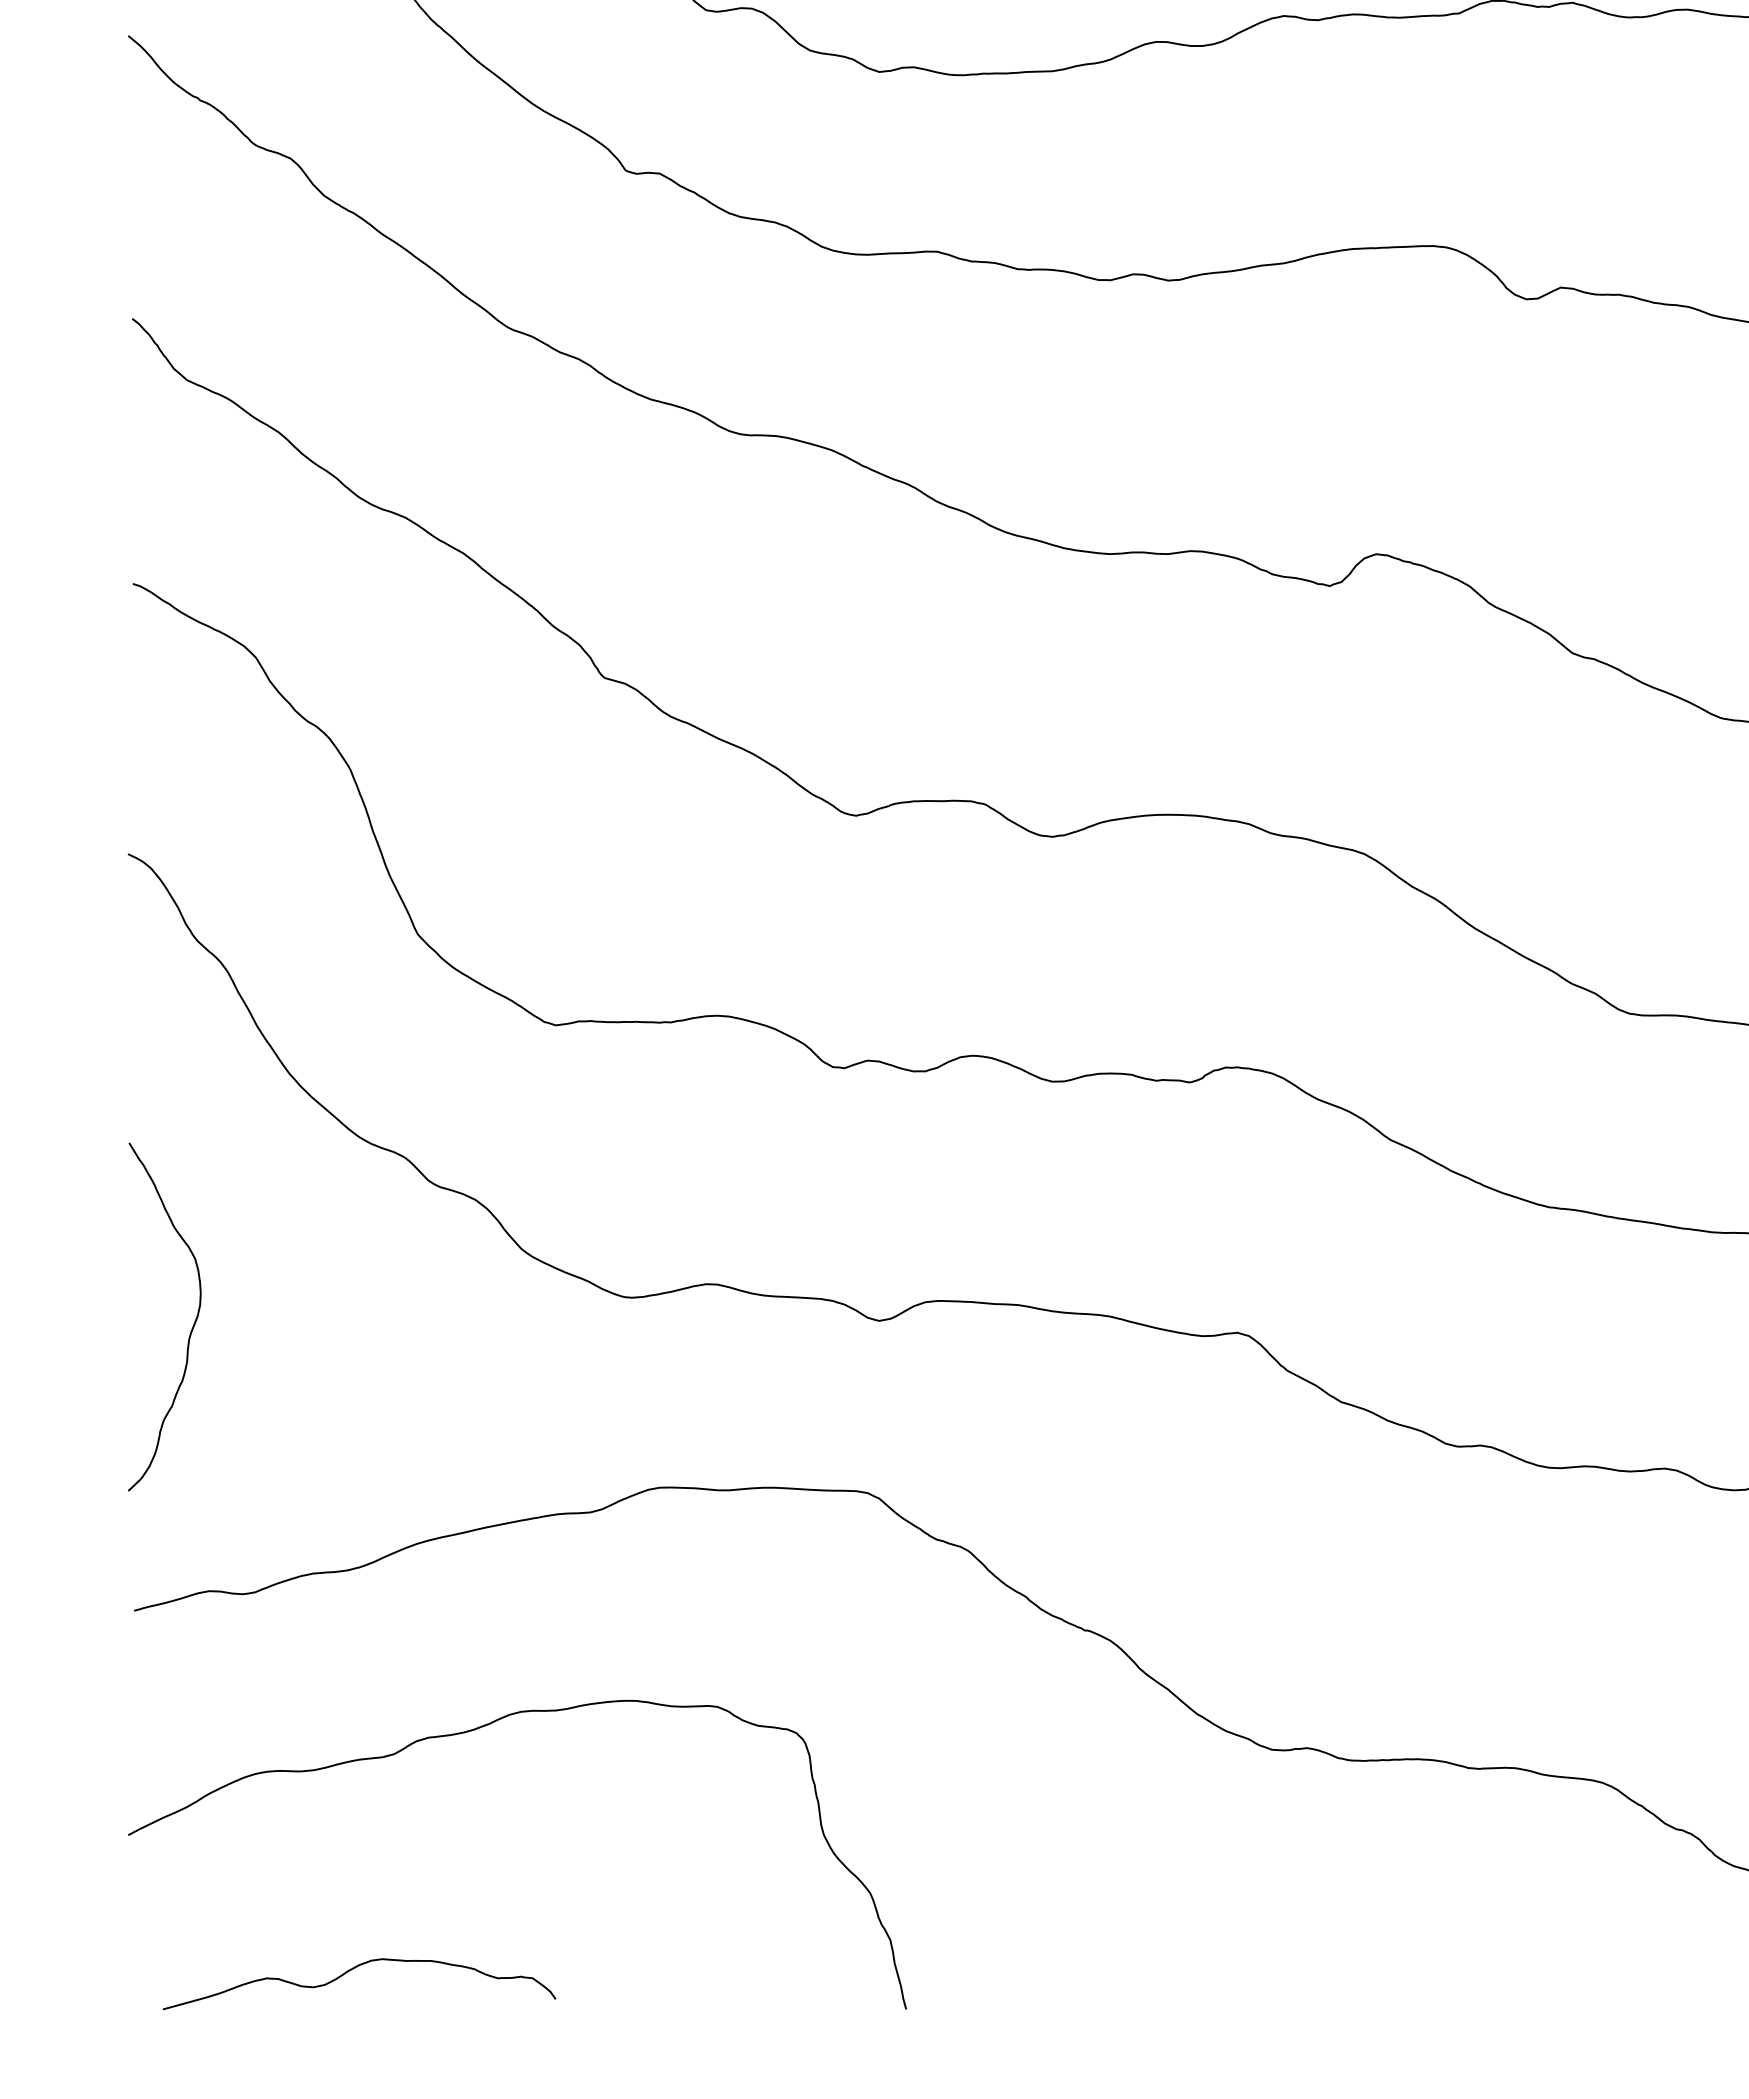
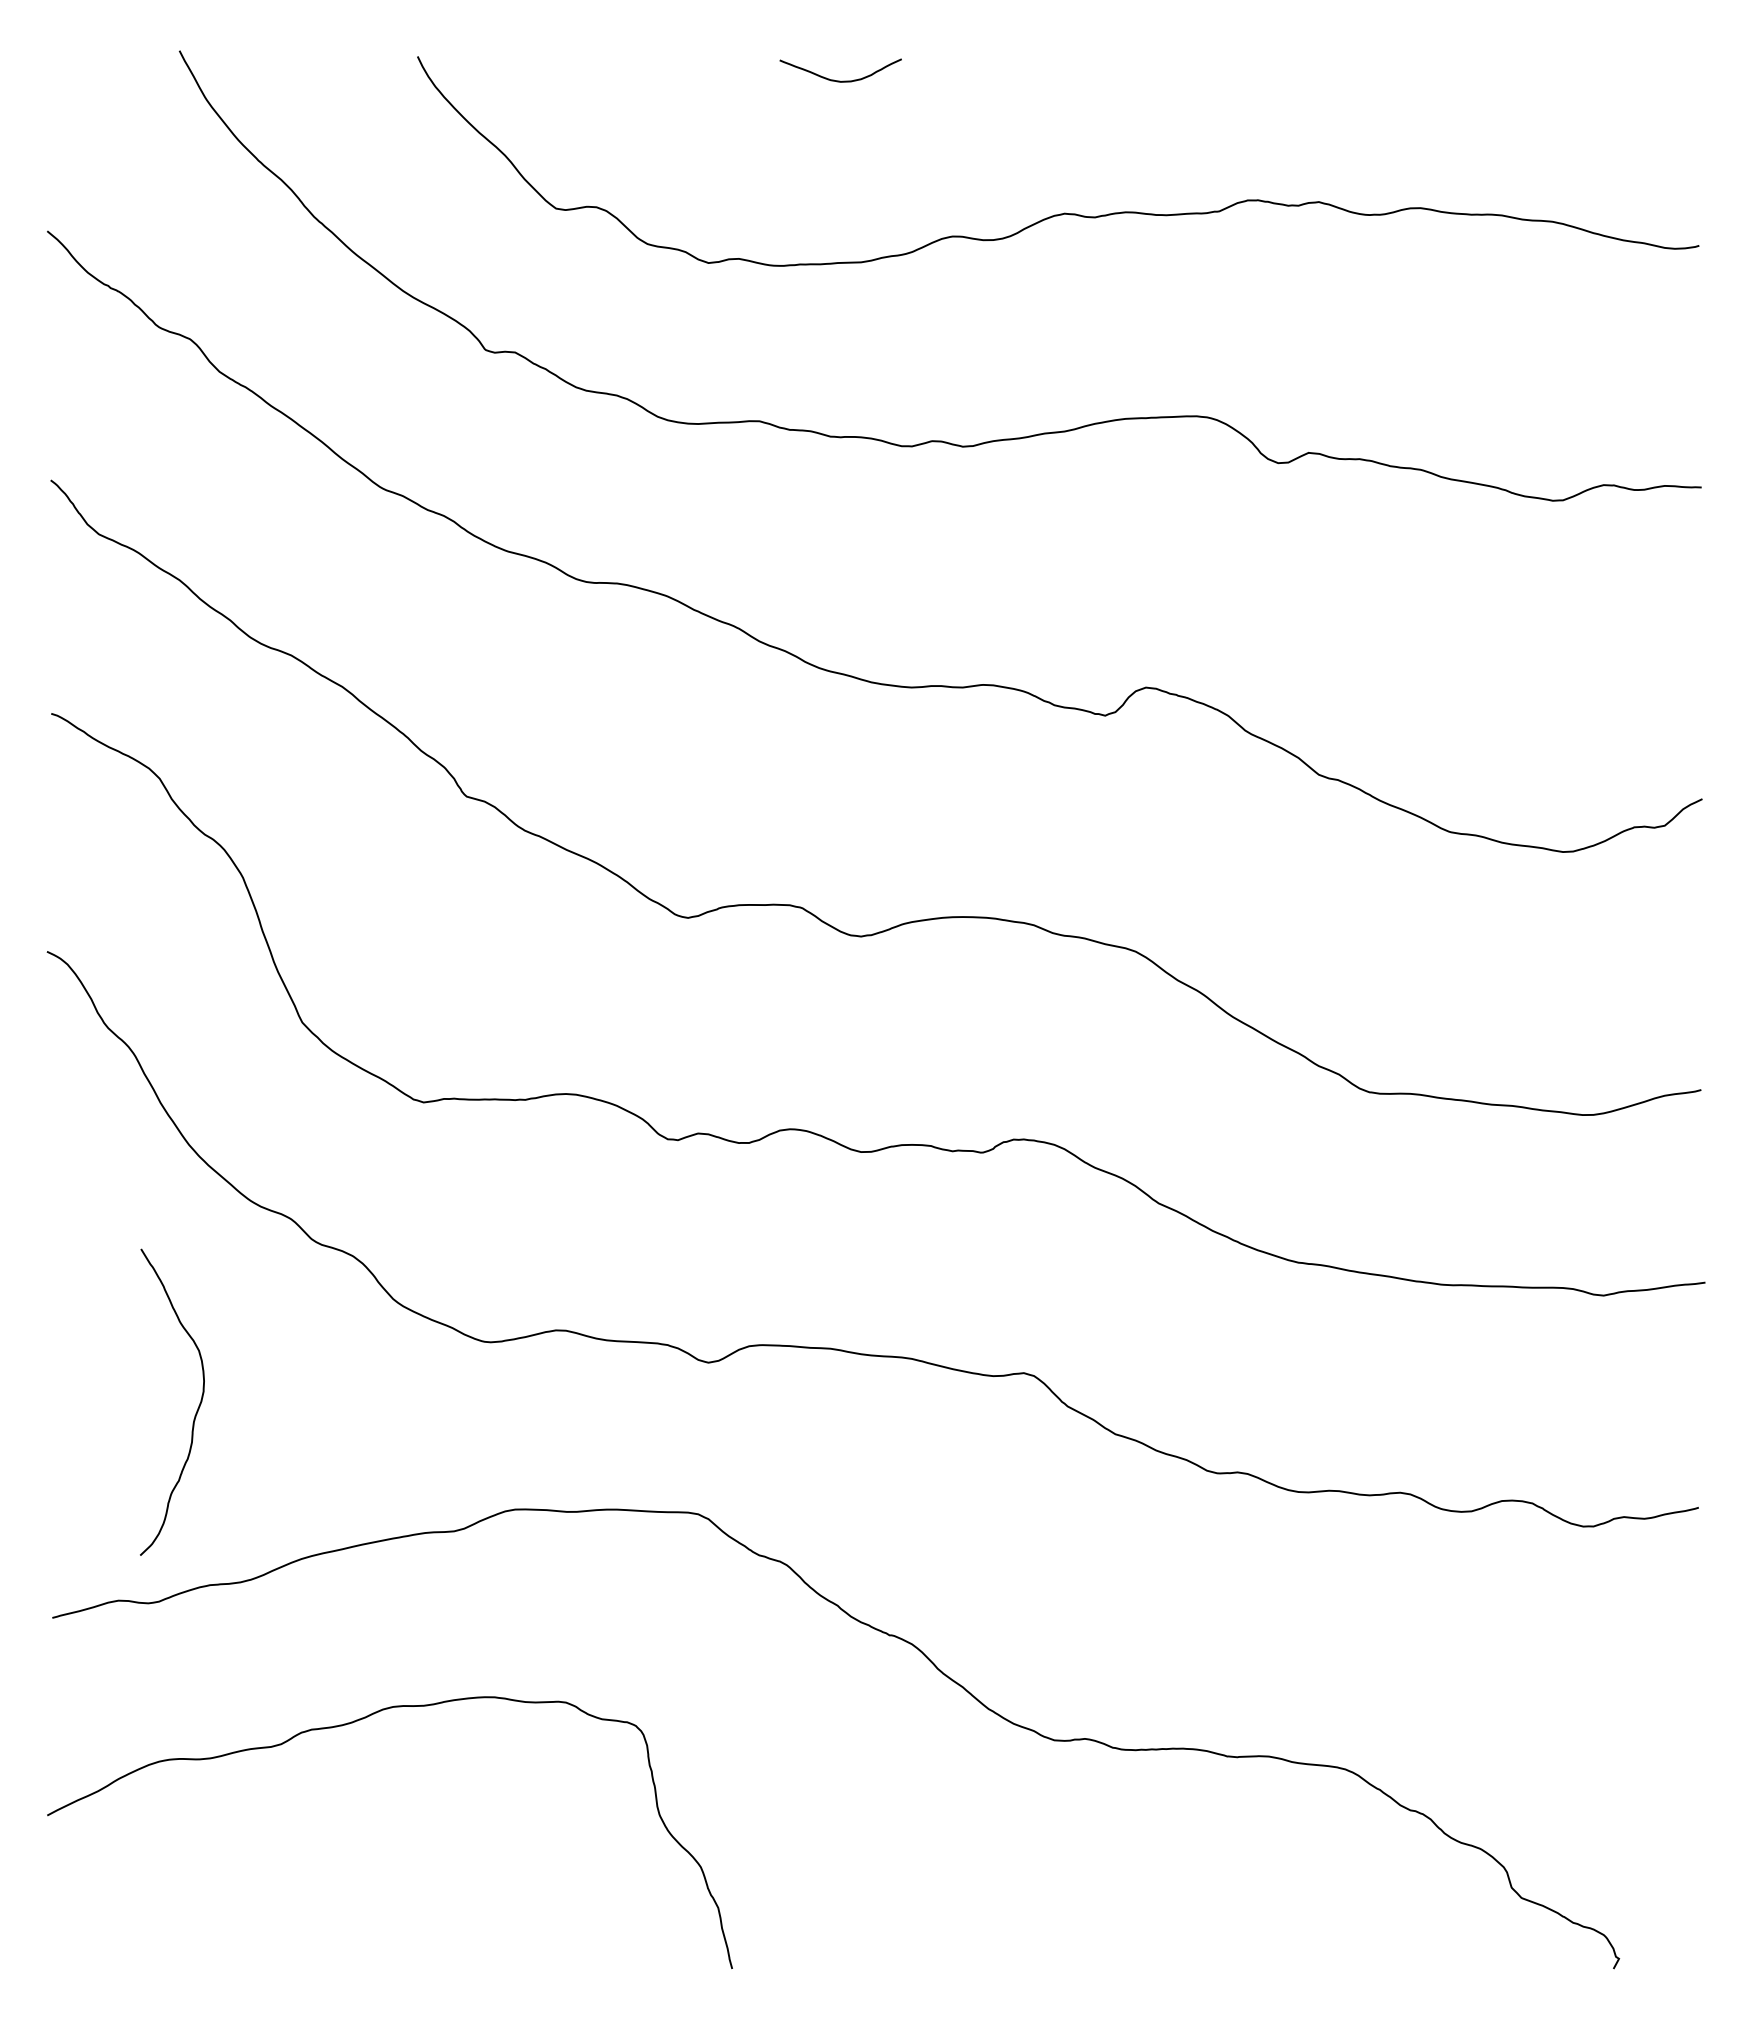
curve: (192, 1326) -> (196, 1410), moved
curve: (352, 1970) -> (244, 1934), removed

